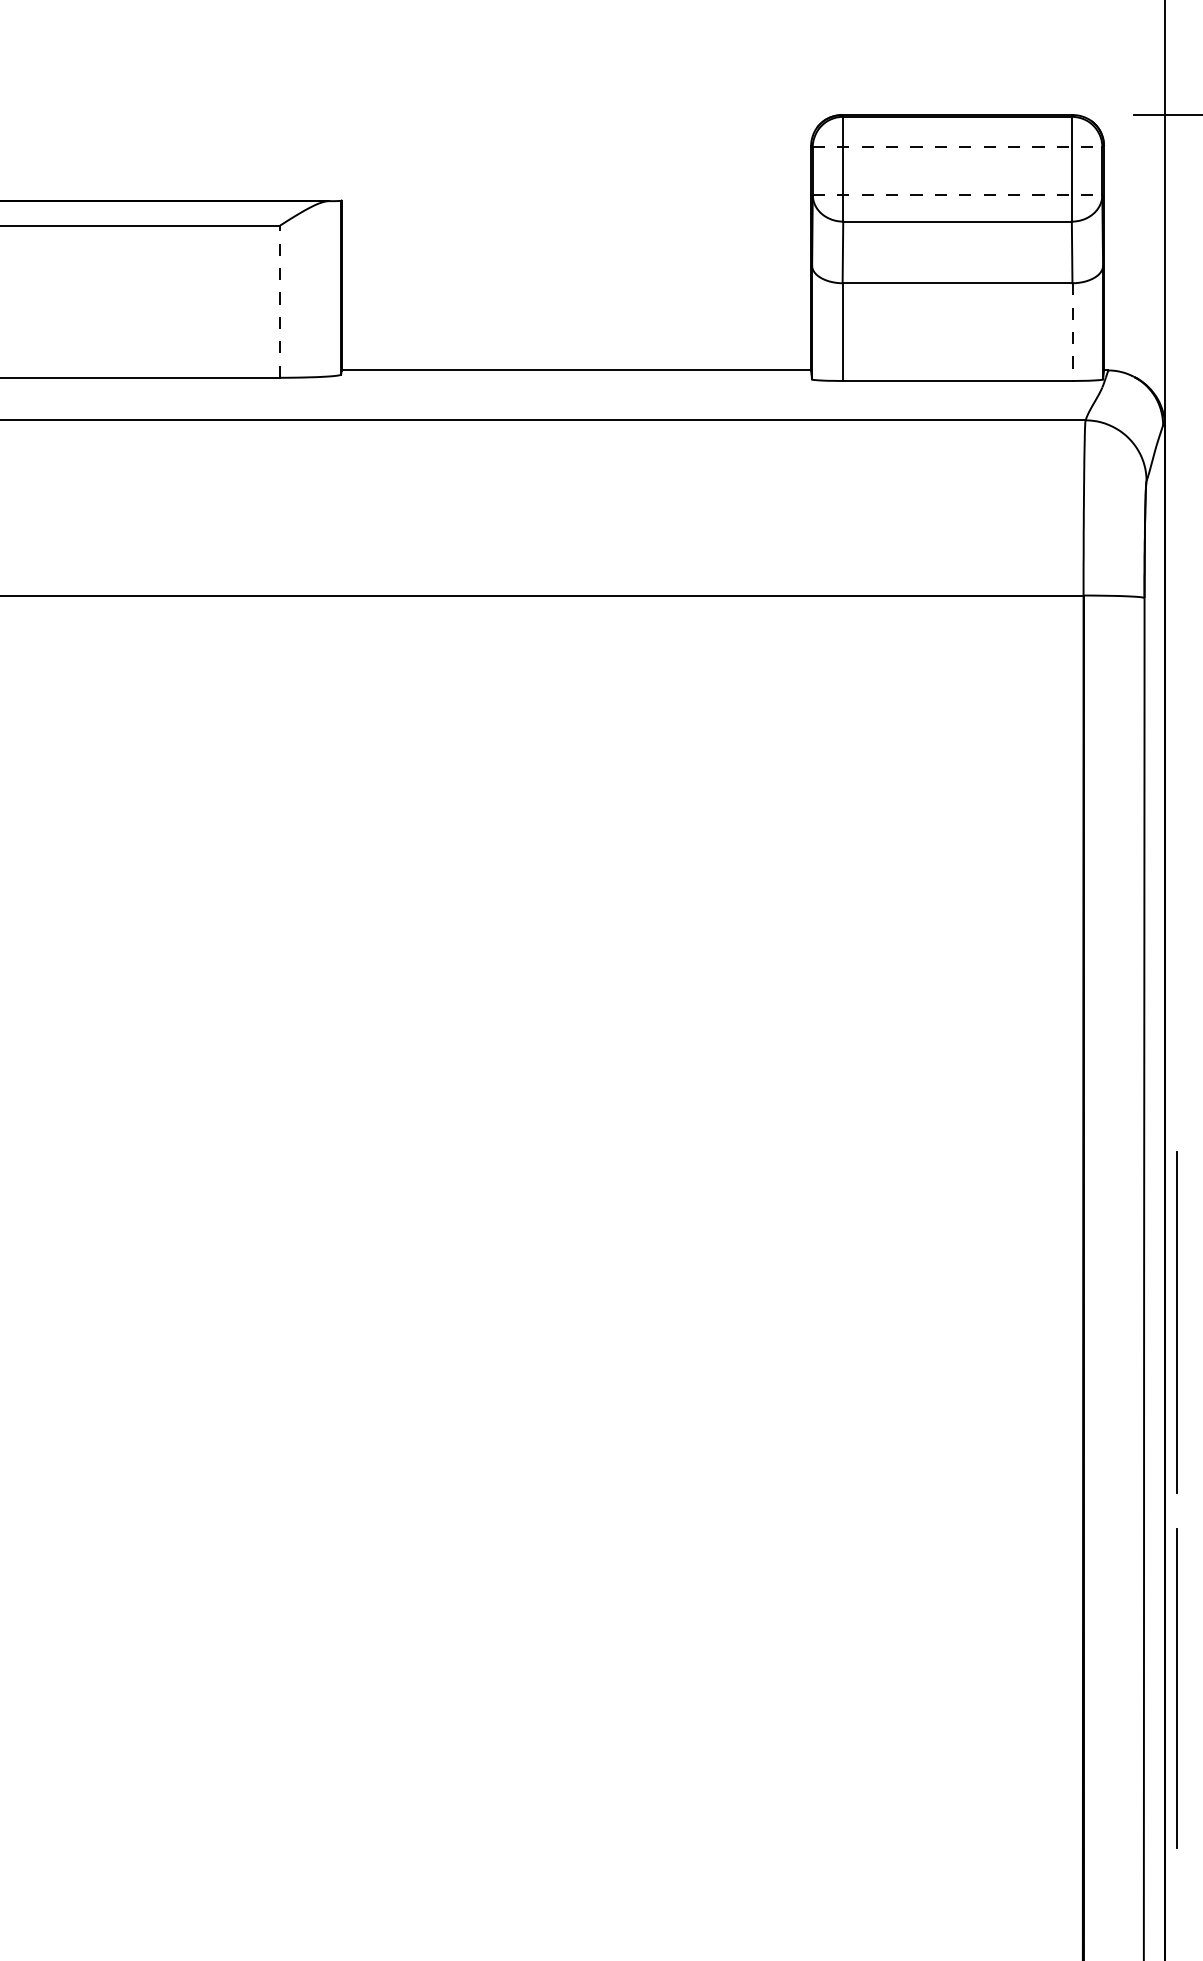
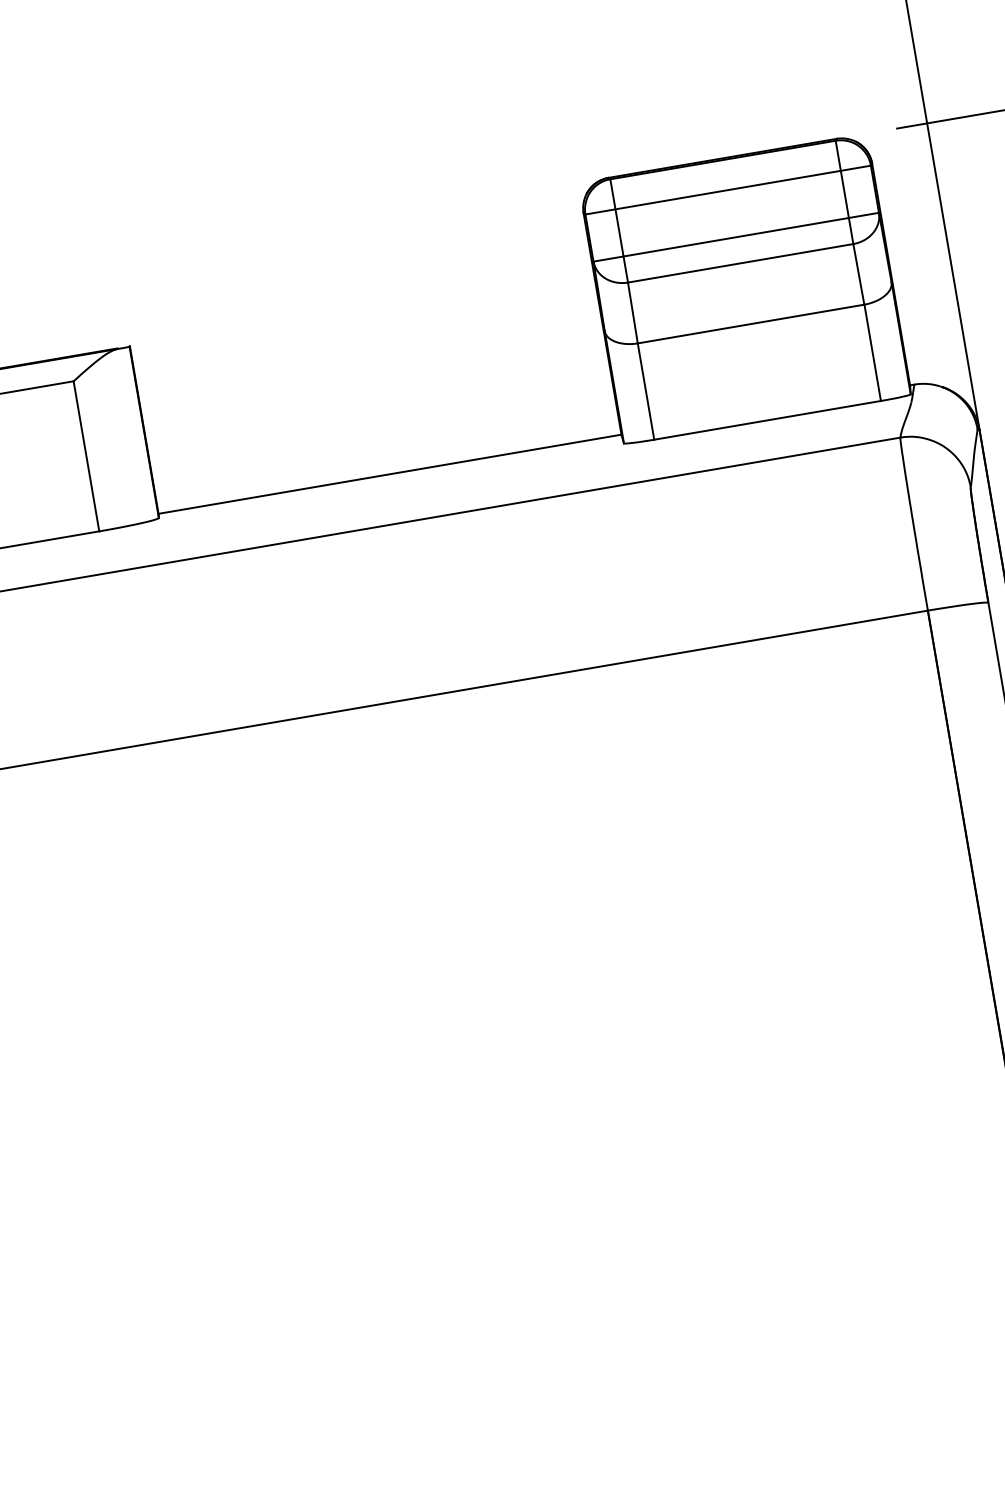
line: (957, 147) -> (728, 190), dashed -> solid
line: (957, 195) -> (736, 237), dashed -> solid
line: (280, 301) -> (86, 456), dashed -> solid
line: (1072, 332) -> (872, 353), dashed -> solid

